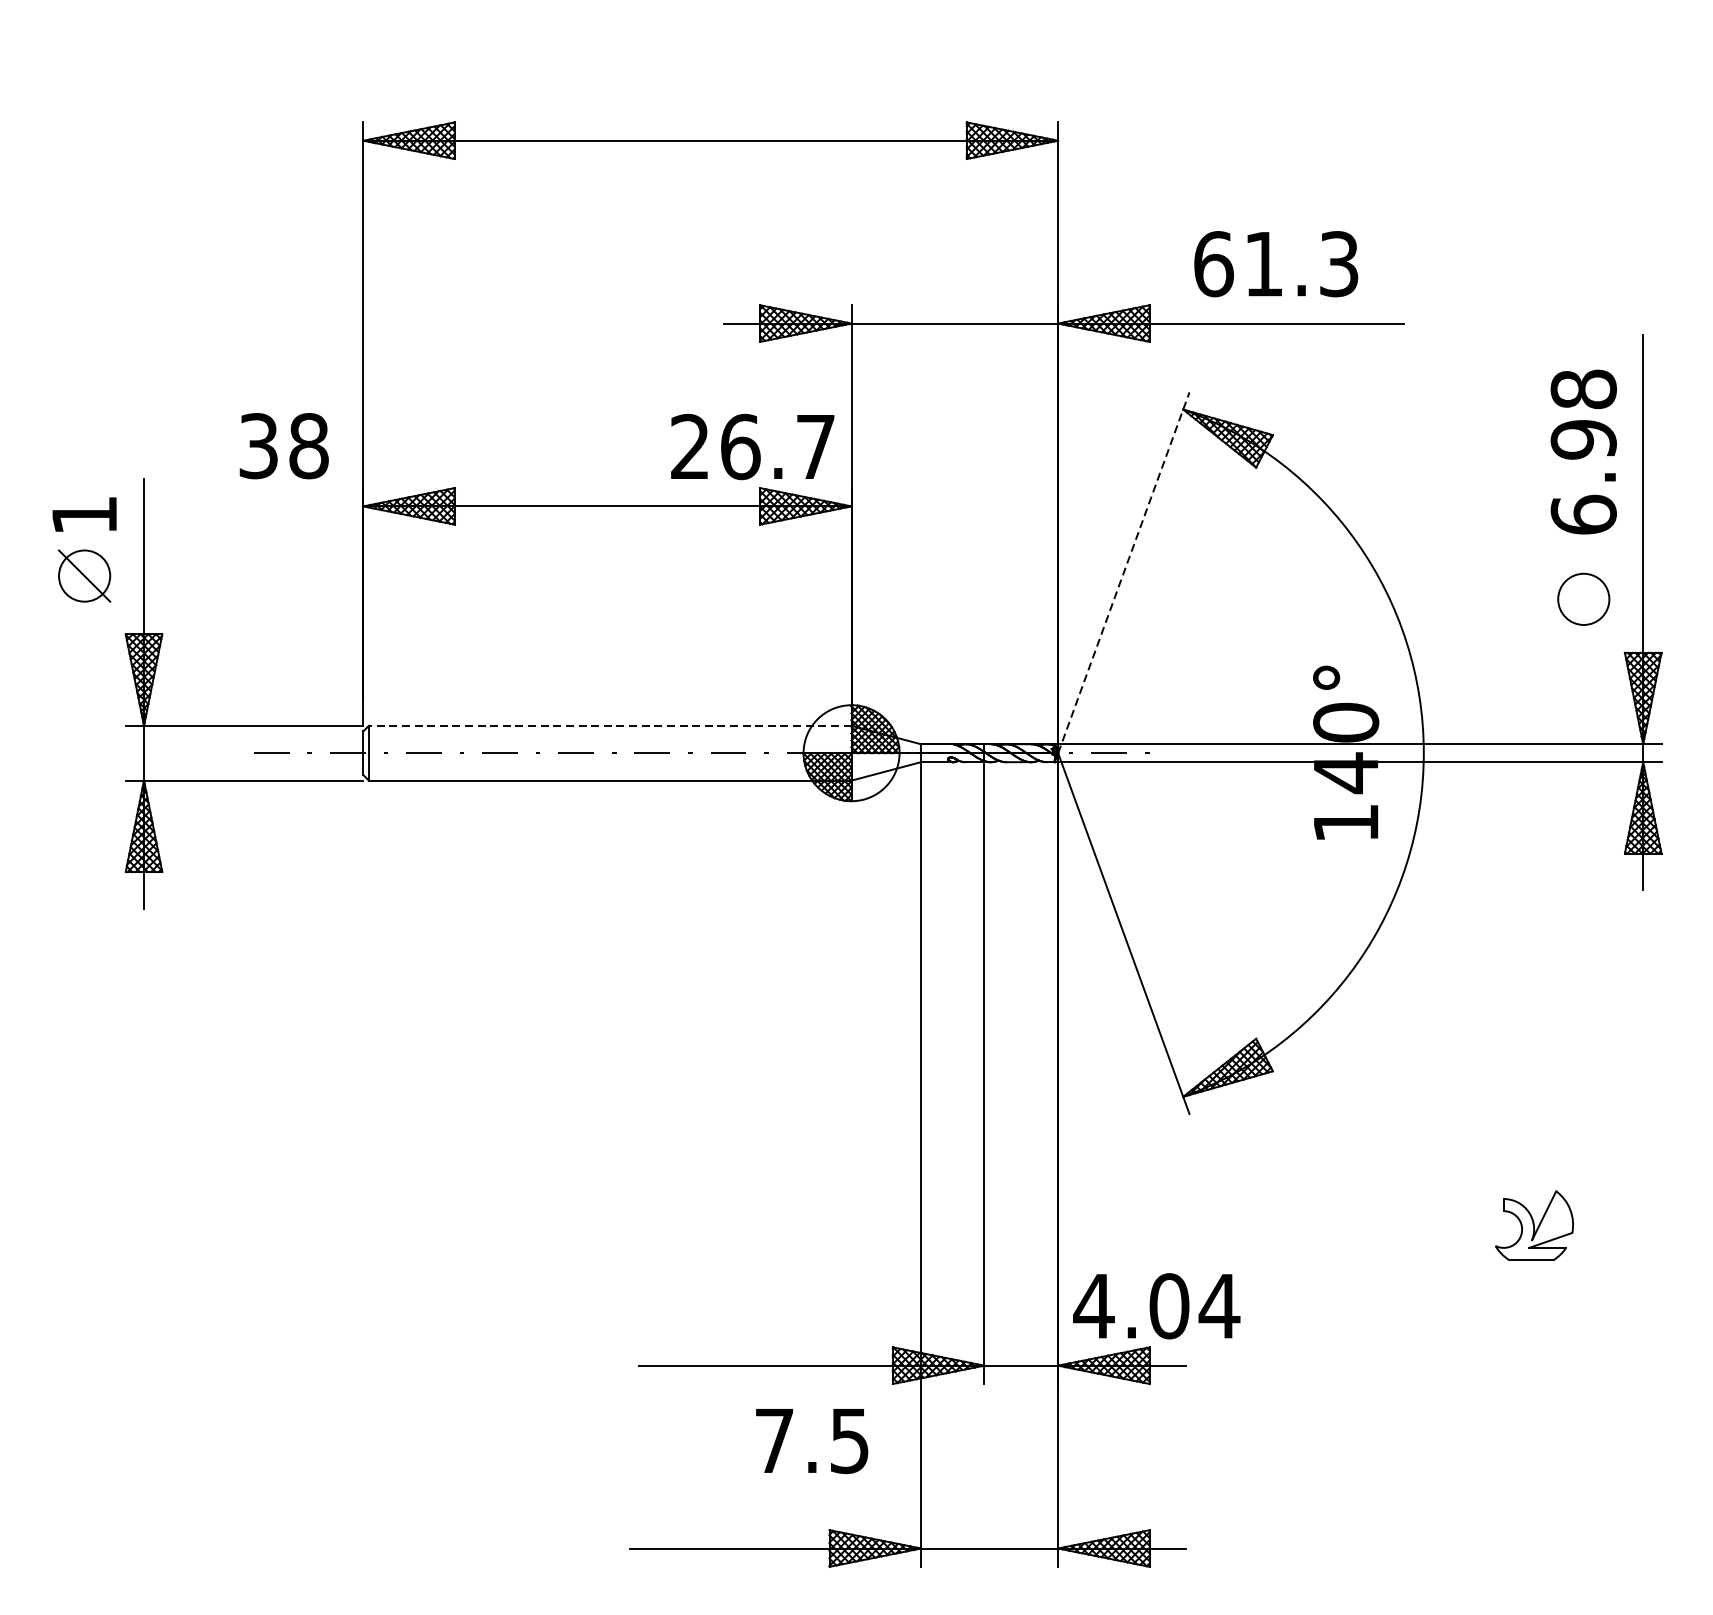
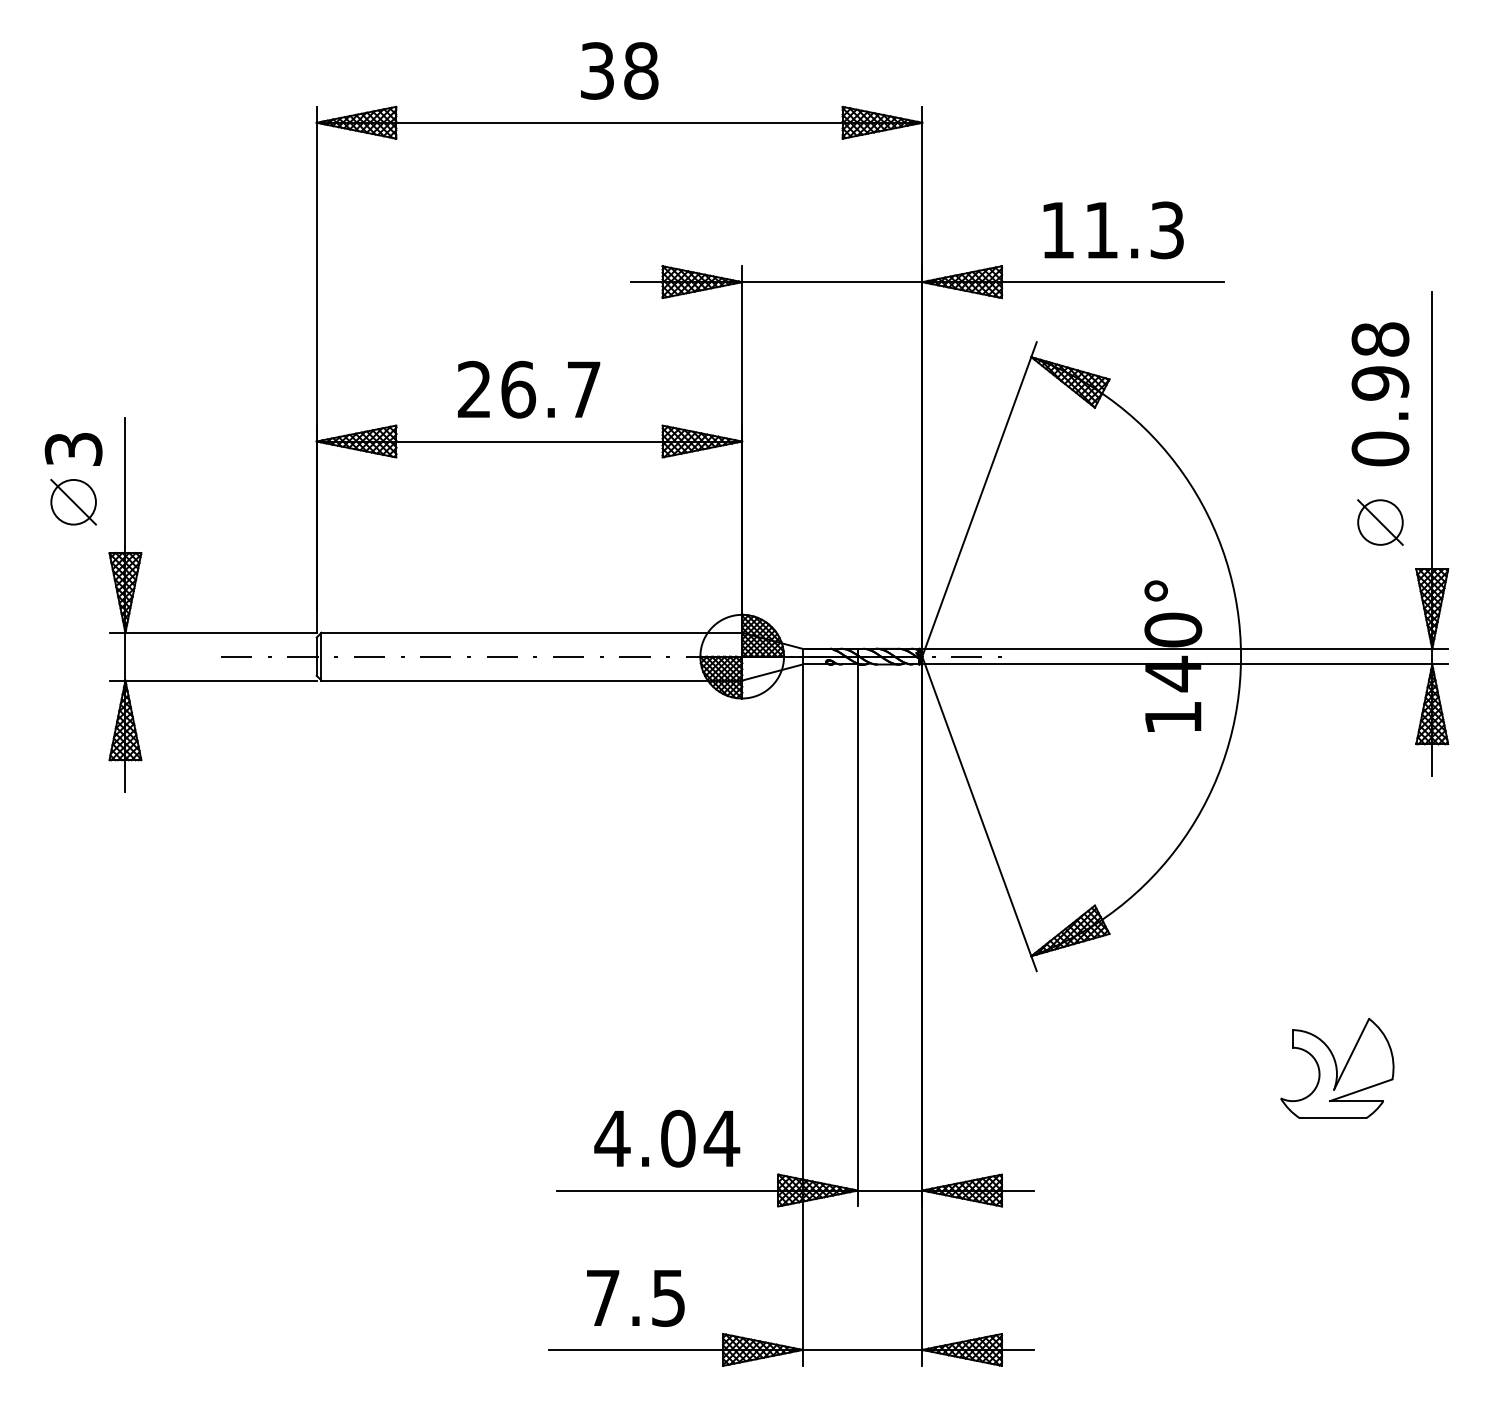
text: (1214, 264) -> (1058, 230), 61.3 -> 11.3
text: (284, 445) -> (619, 70), moved
text: (753, 446) -> (529, 389), moved
text: (1583, 514) -> (1380, 448), 6.98 -> 0.98
text: (84, 515) -> (73, 449), 1 -> 3
line: (1123, 571) -> (979, 498), dashed -> solid
line: (1583, 599) -> (1380, 522), added
line: (609, 725) -> (531, 632), dashed -> solid
part: (1534, 1224) -> (1337, 1067), size x1.67
text: (1157, 1305) -> (667, 1138), moved
text: (811, 1441) -> (635, 1298), moved

